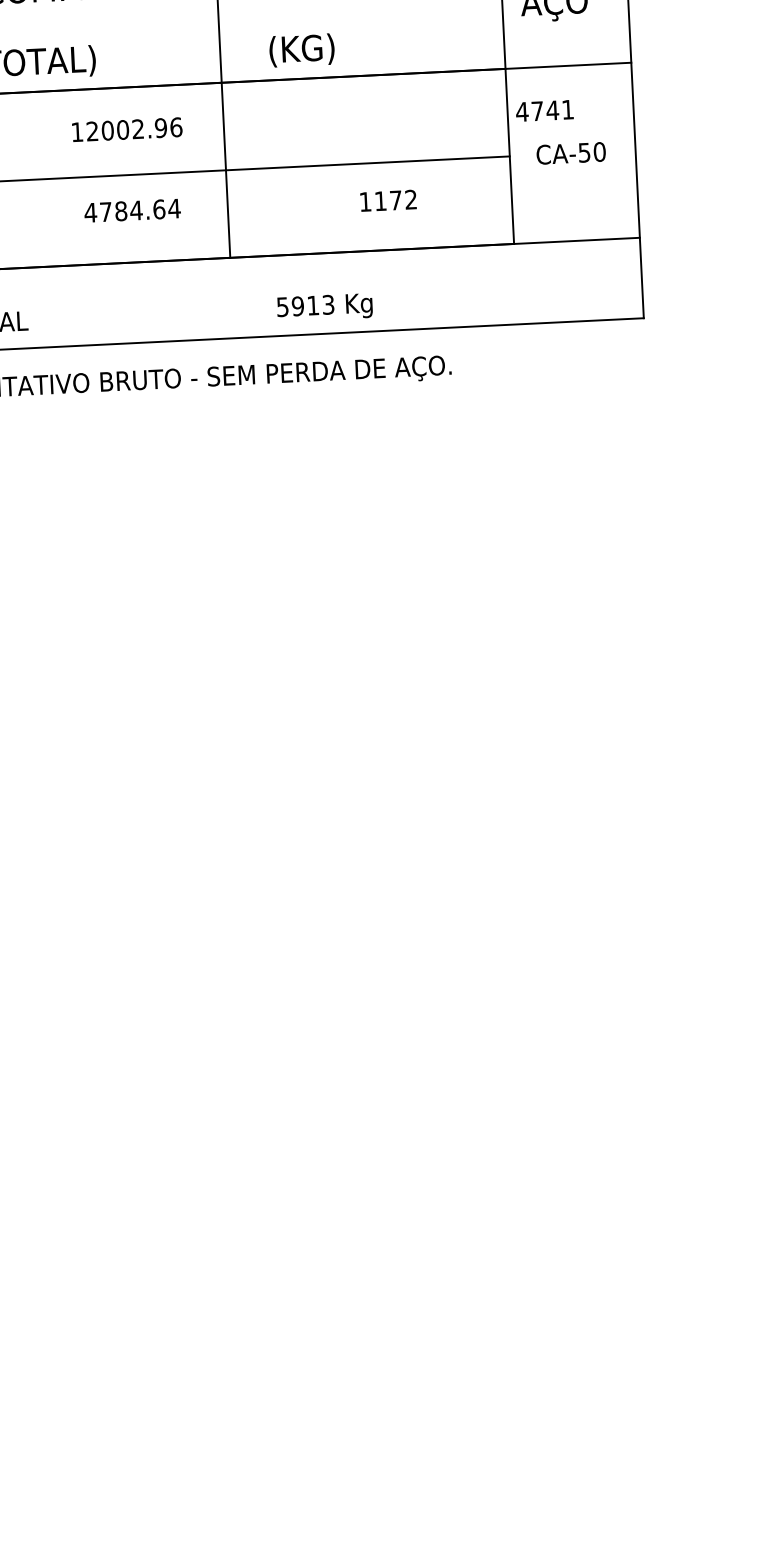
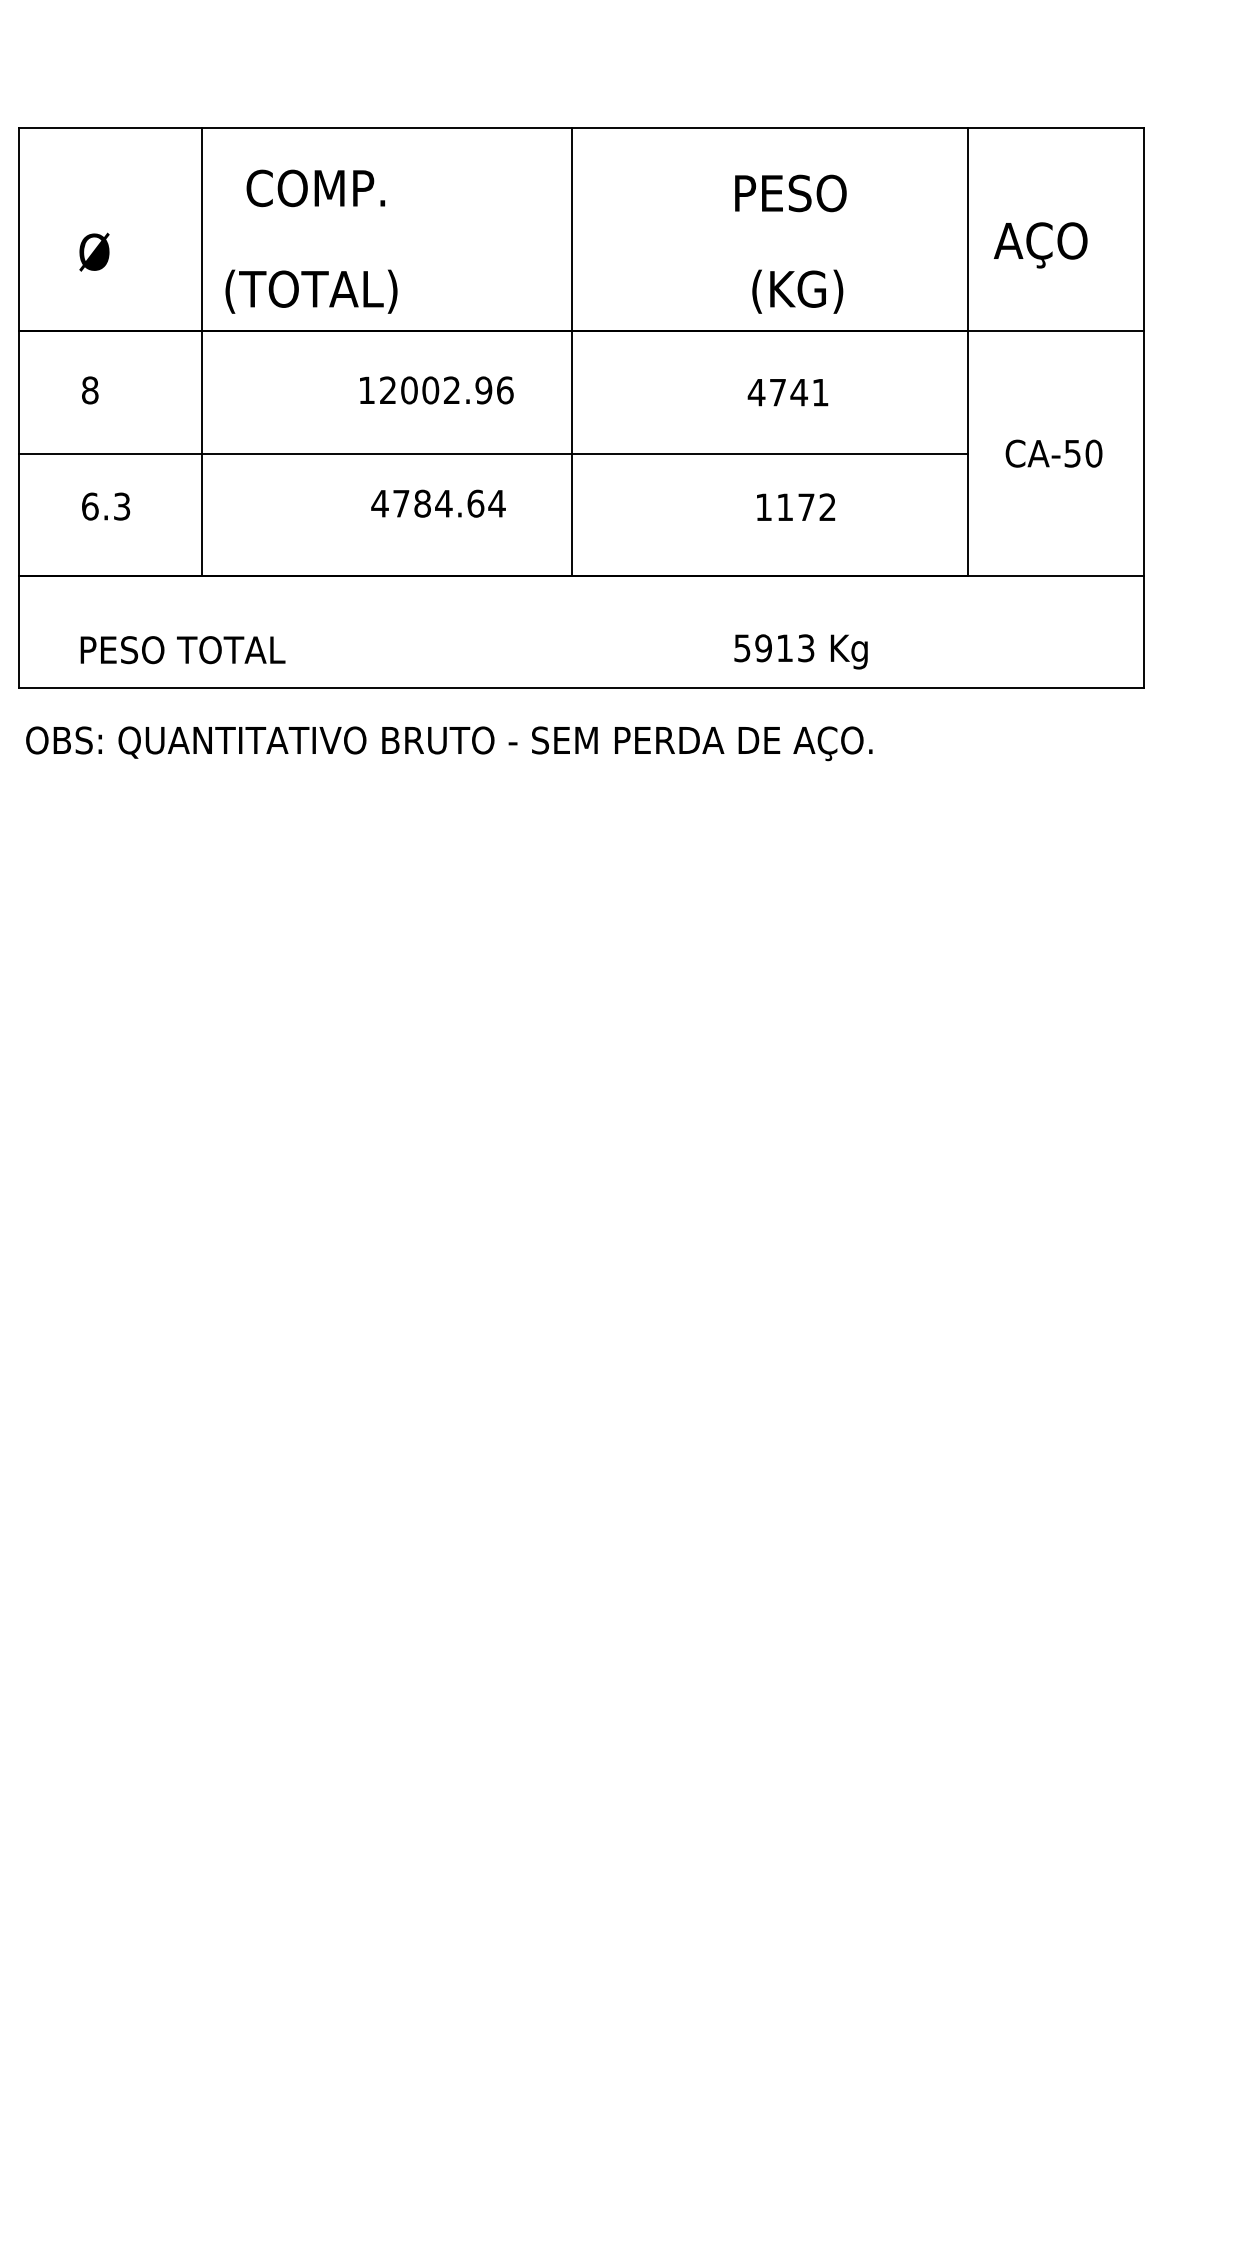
text: (301, 50) -> (797, 291), moved
text: (544, 110) -> (787, 392), moved
text: (324, 307) -> (800, 651), moved

